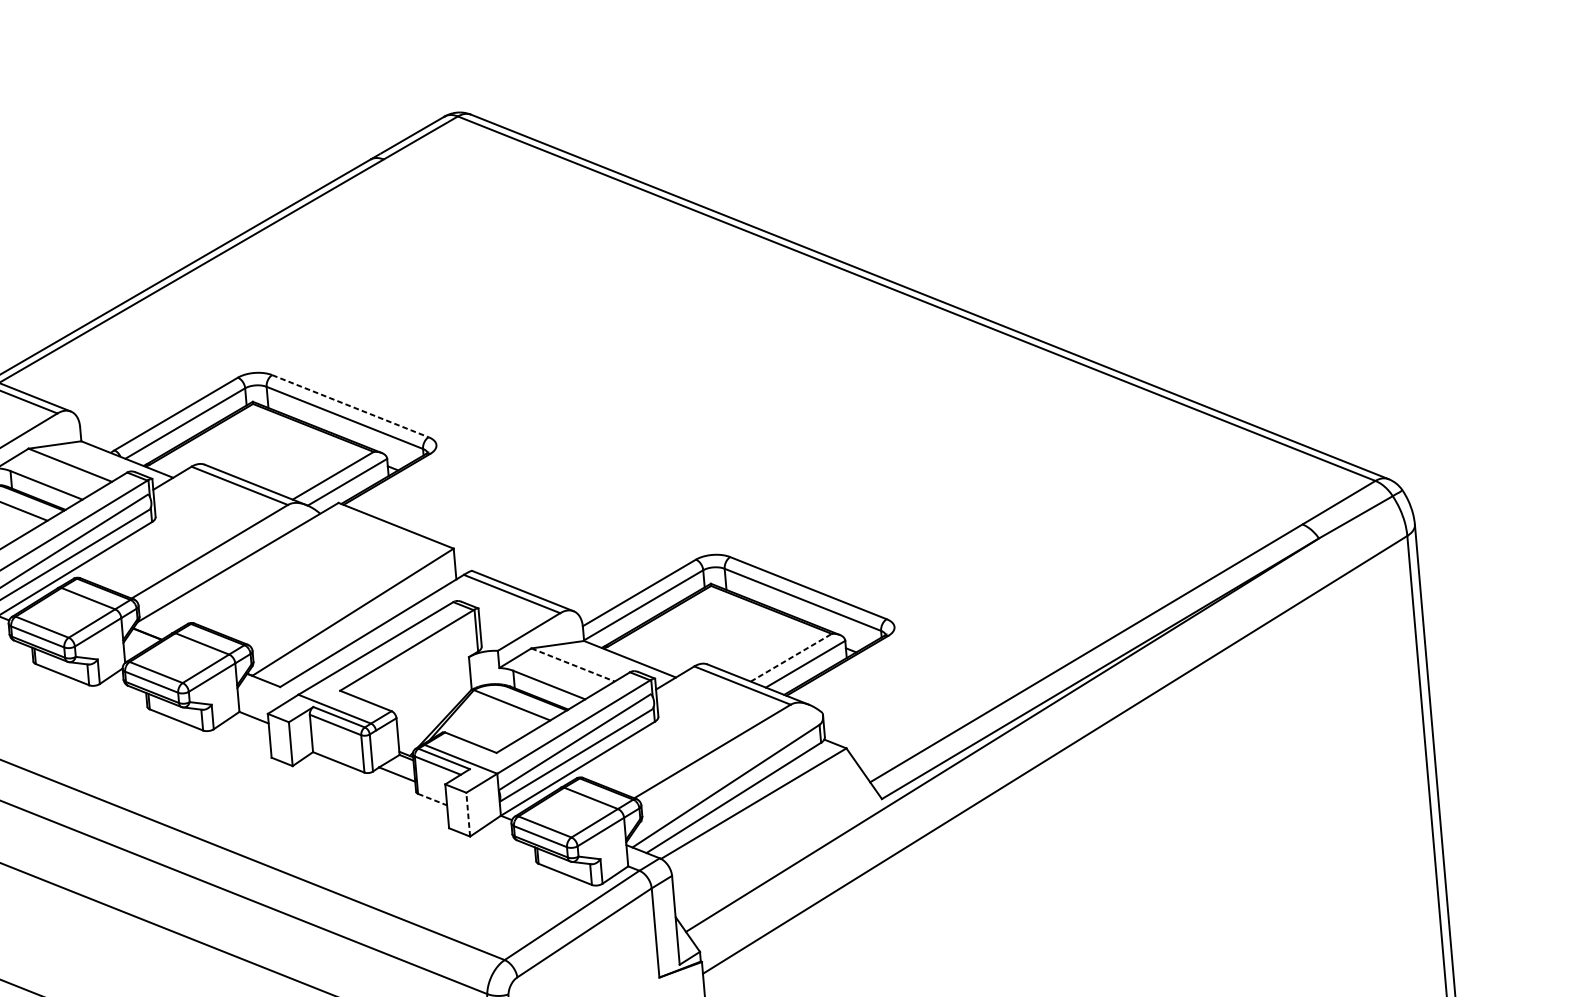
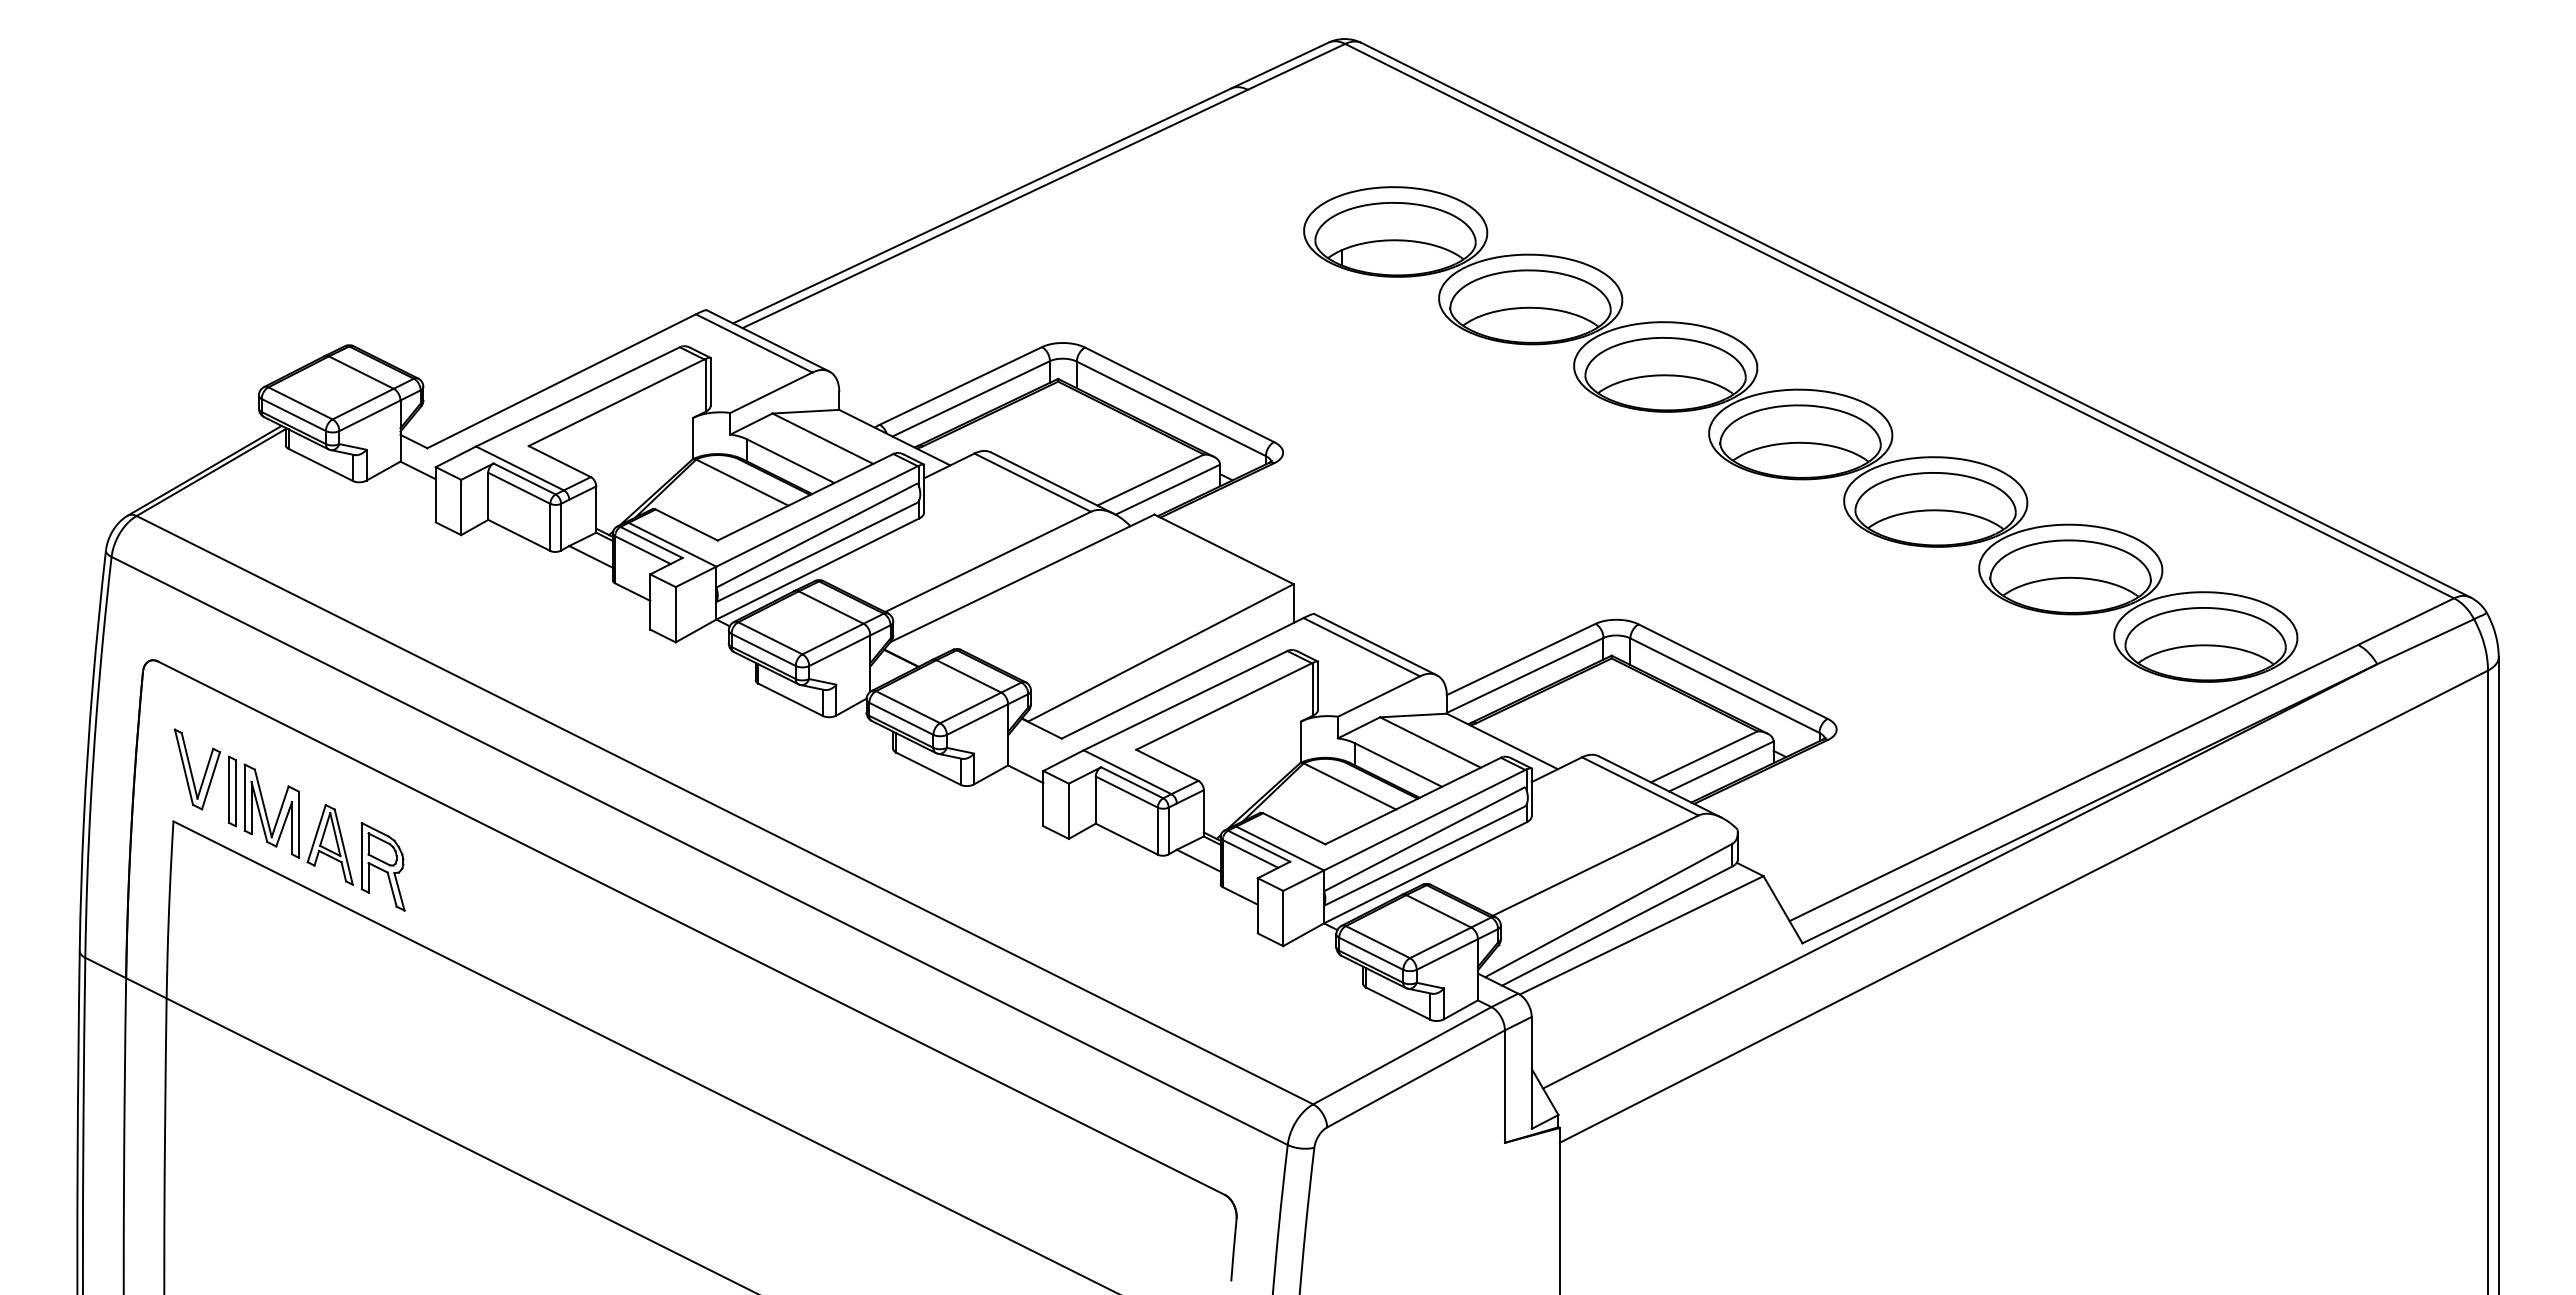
part: (845, 395) -> (1800, 434), added
line: (350, 405) -> (1179, 394), dashed -> solid
line: (791, 657) -> (1704, 756), dashed -> solid
line: (573, 664) -> (1430, 742), dashed -> solid
line: (432, 799) -> (1240, 895), dashed -> solid
line: (468, 814) -> (1283, 918), dashed -> solid

